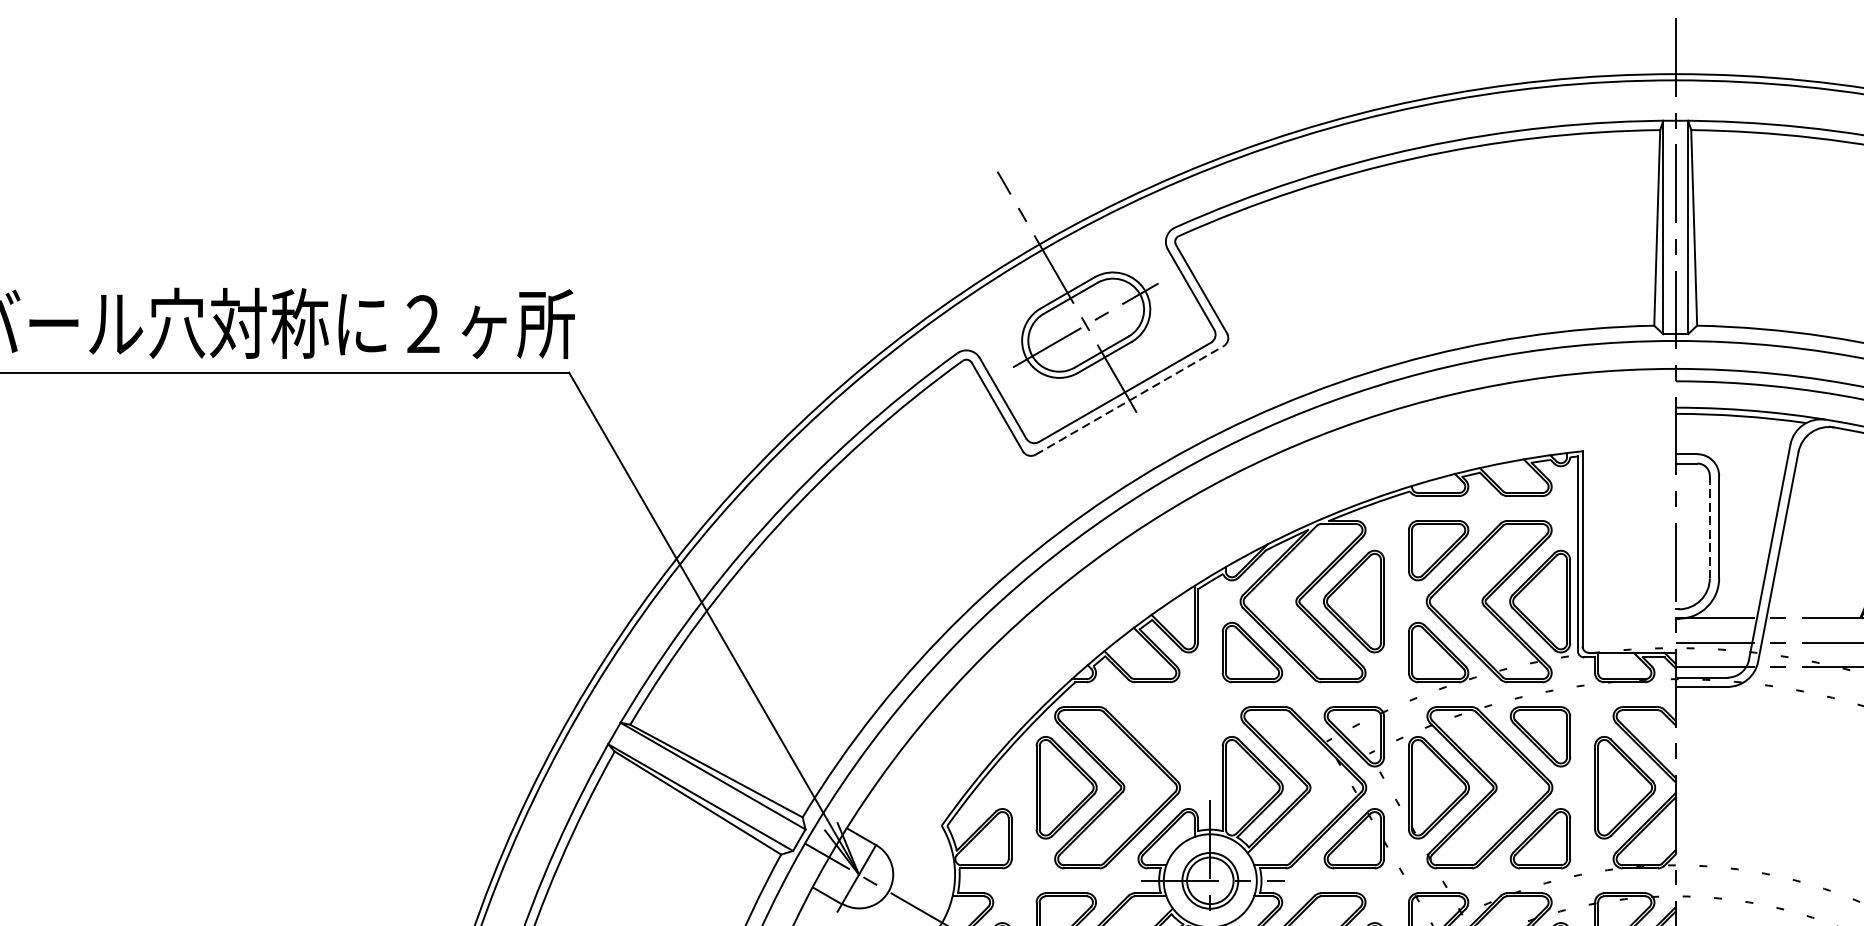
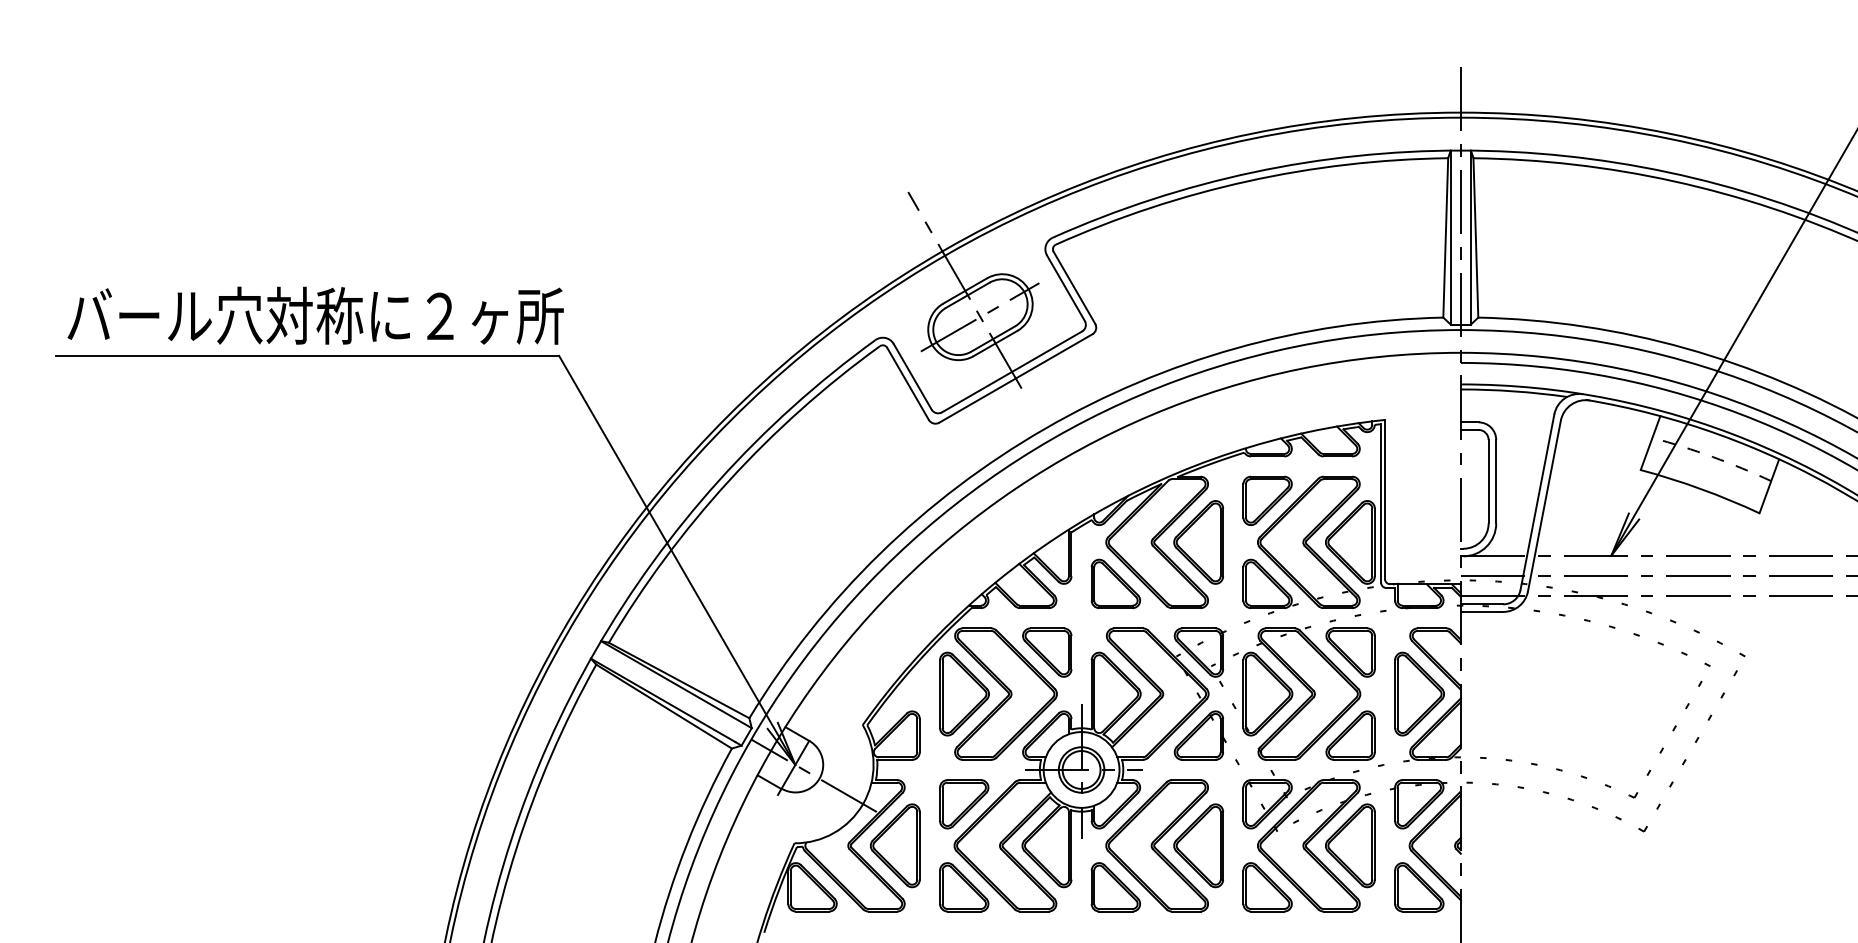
line: (1130, 400) -> (1016, 378), dashed -> solid
line: (1709, 526) -> (1488, 481), dashed -> solid
part: (1168, 736) -> (1047, 652), added

